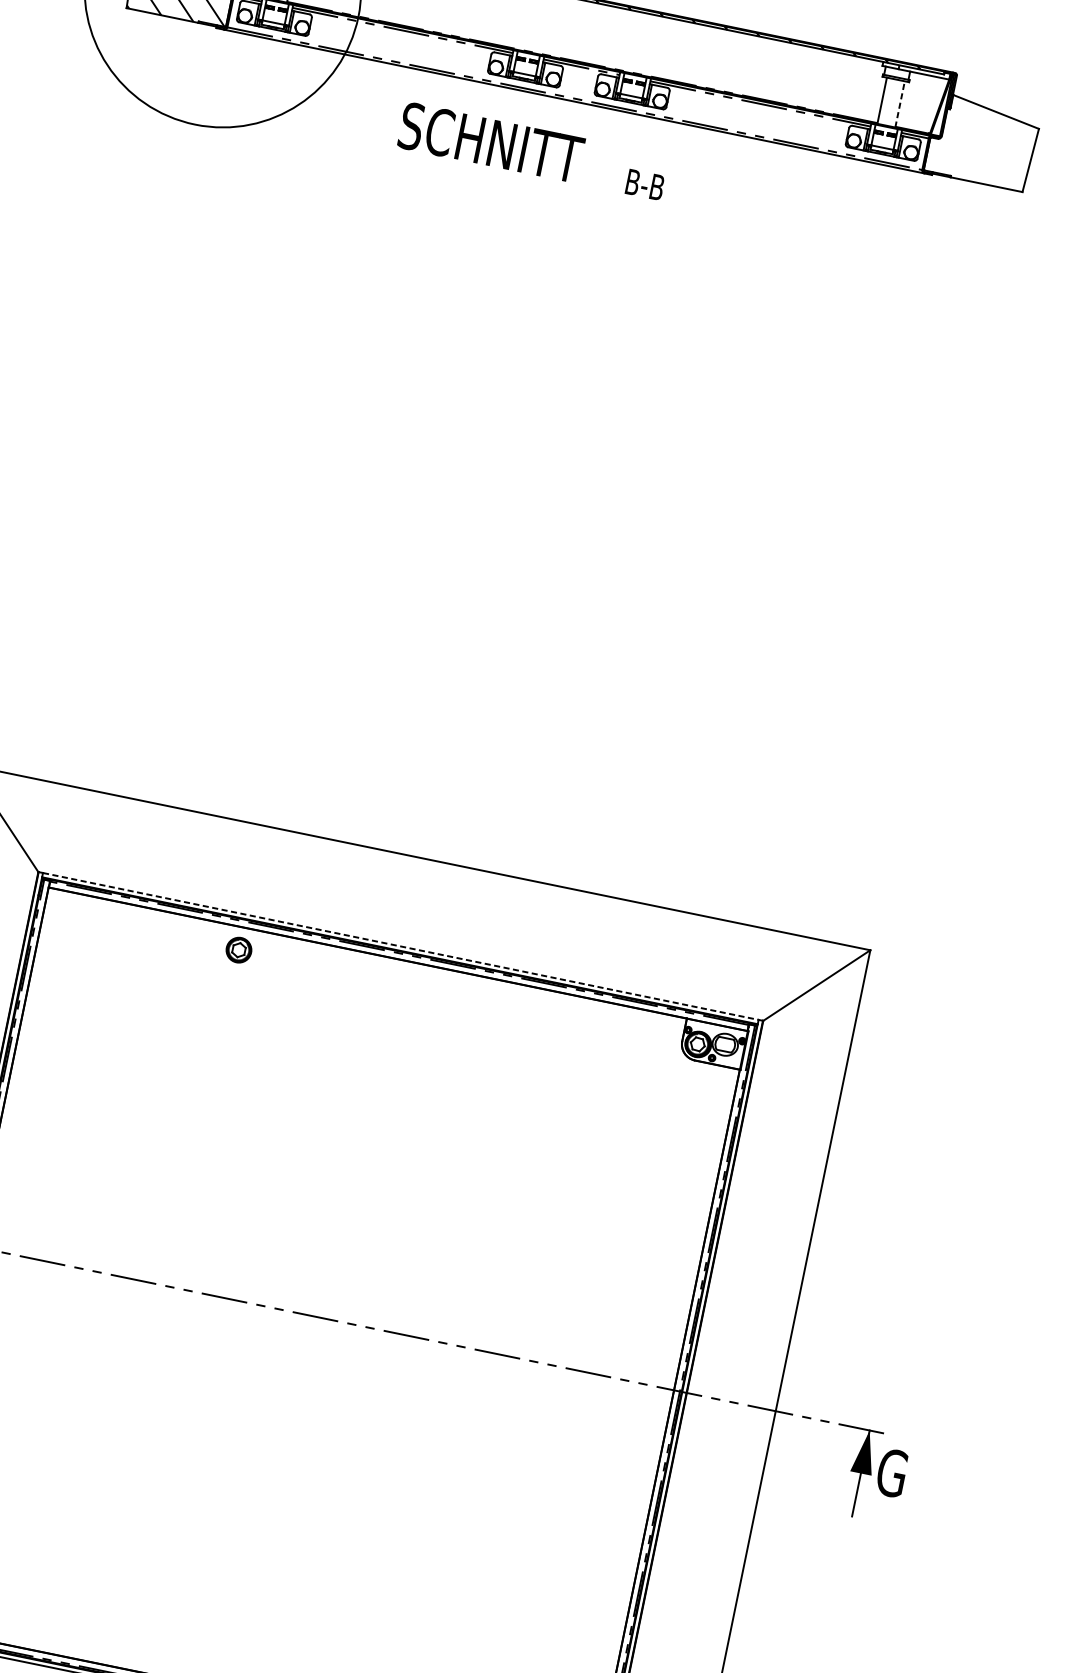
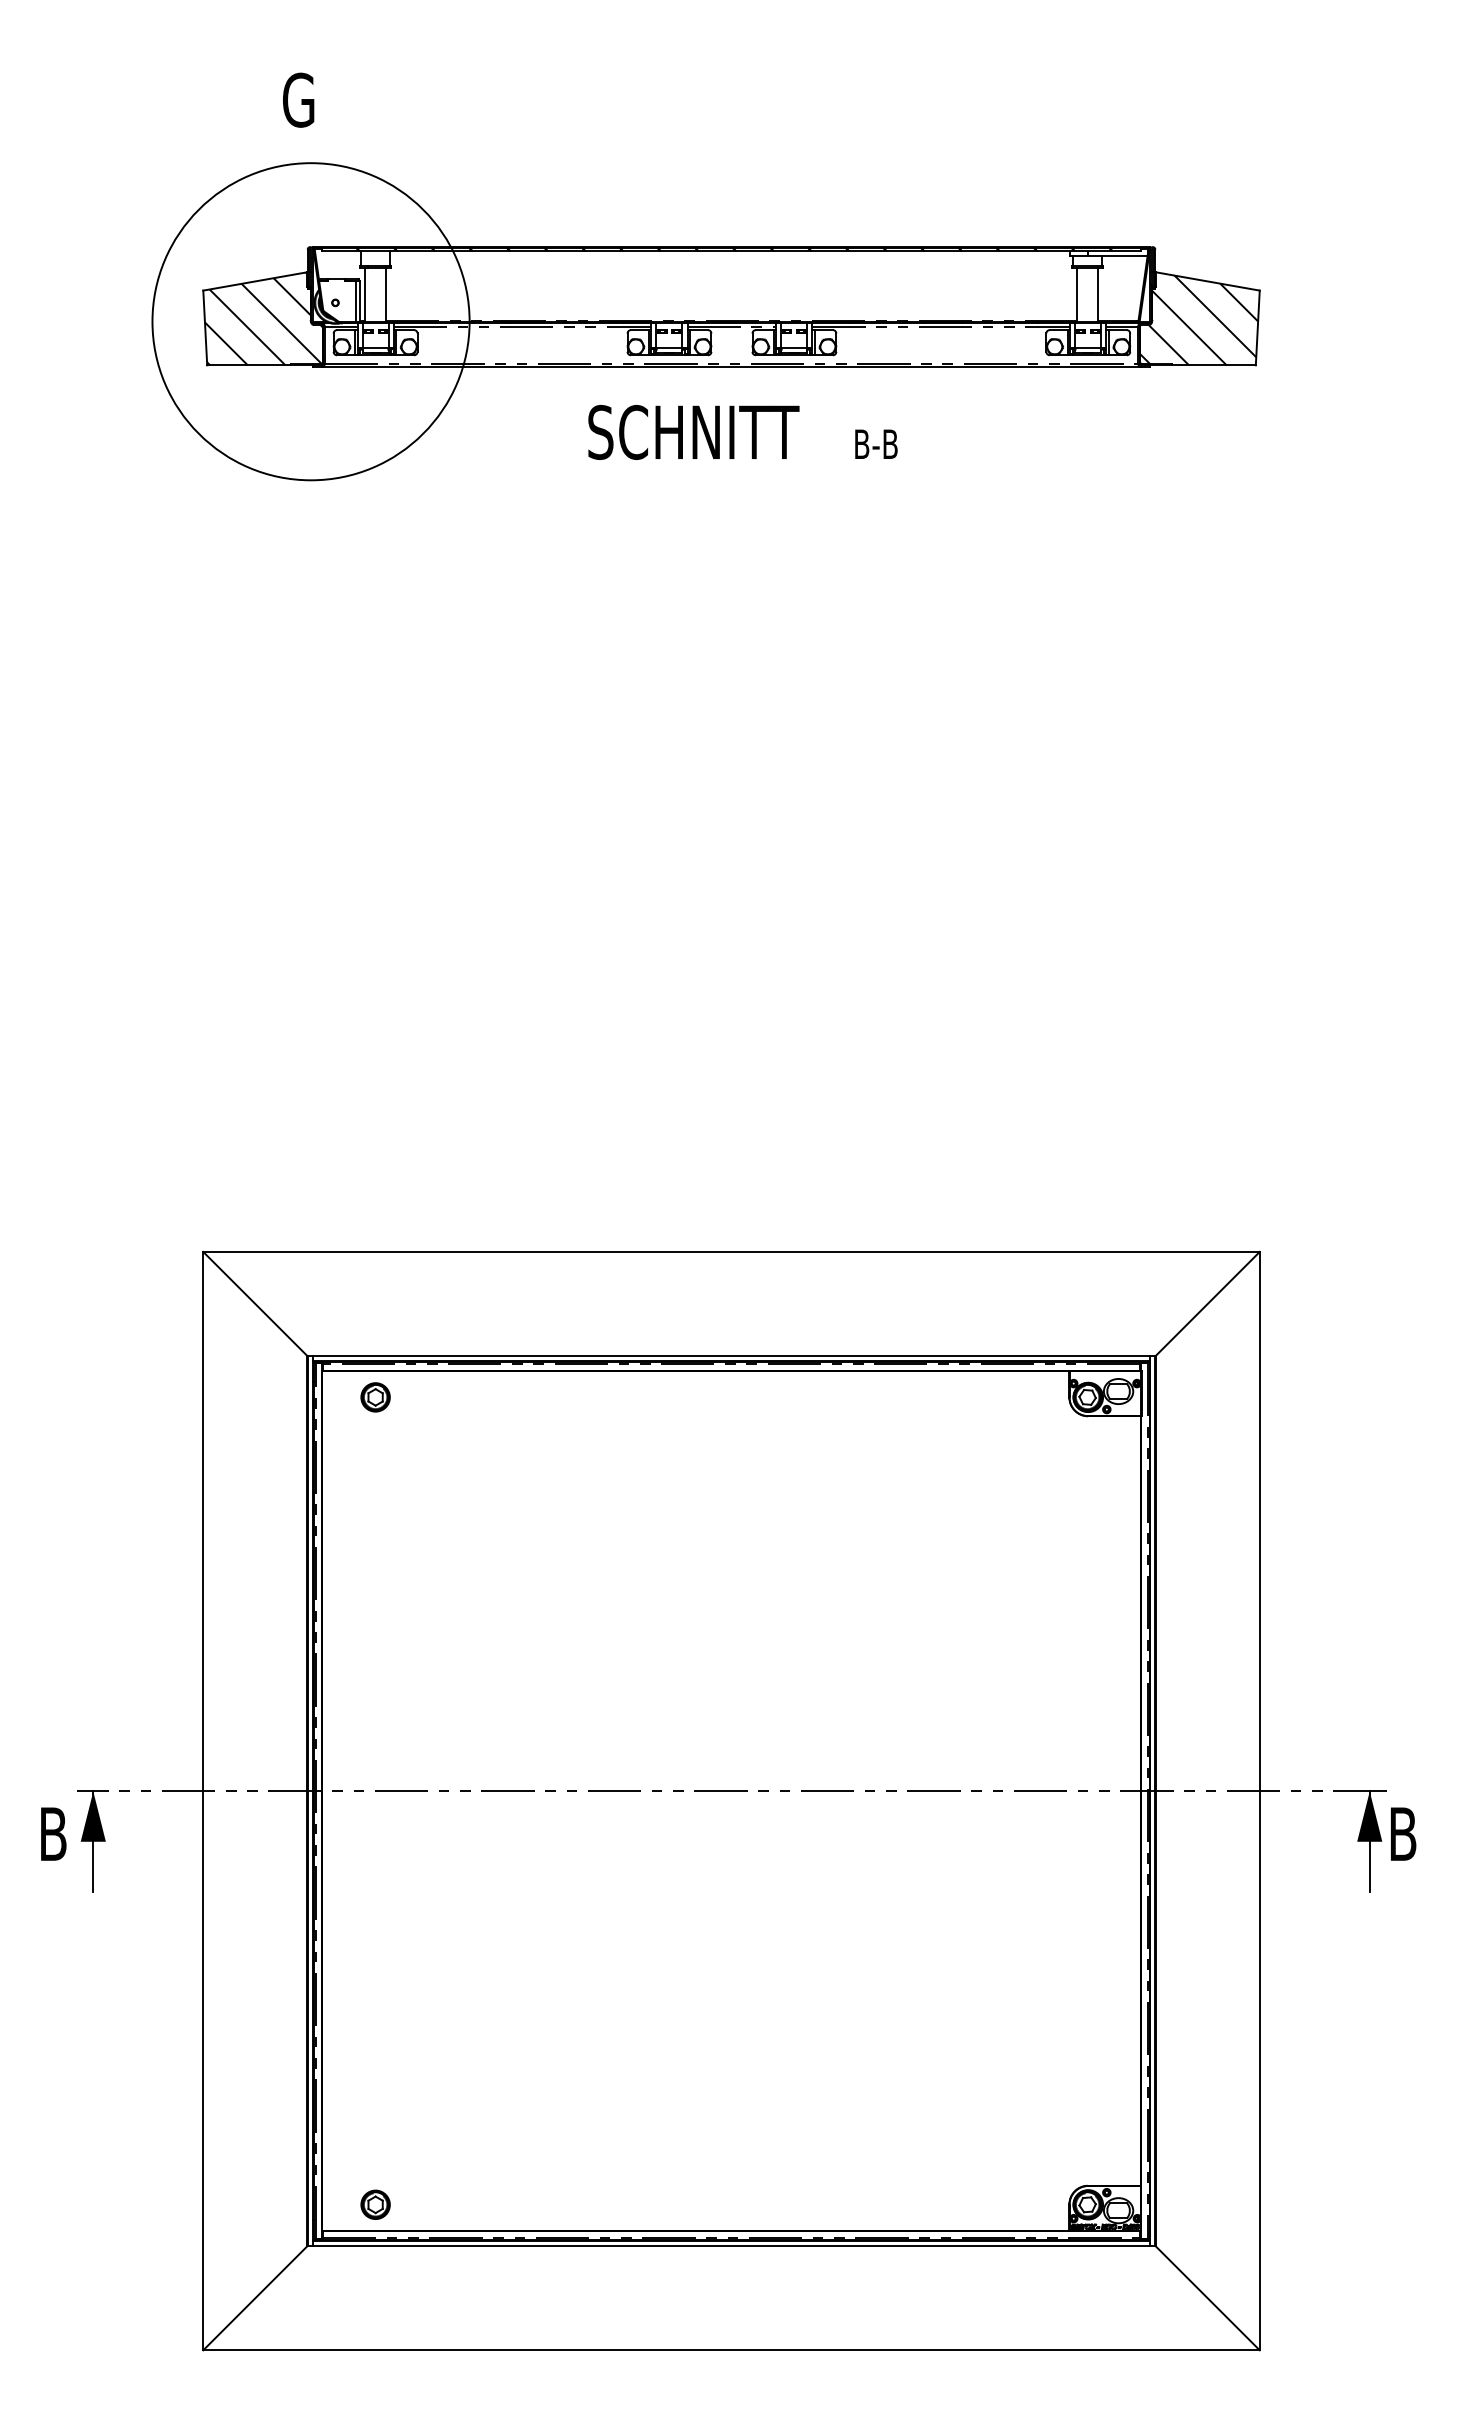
line: (900, 103) -> (1098, 294), dashed -> solid
hatch: (981, 143) -> (1198, 320), added
text: (532, 151) -> (742, 432), moved
line: (400, 946) -> (731, 1355), dashed -> solid
part: (238, 950) -> (375, 1397), moved
text: (892, 1472) -> (1404, 1833), G -> B

